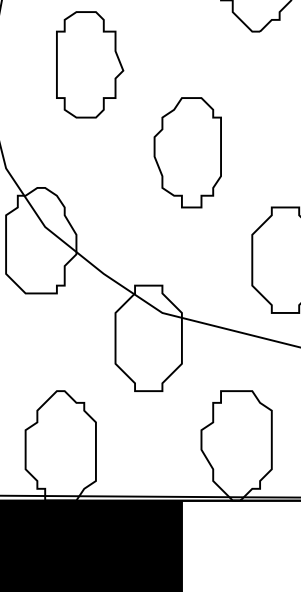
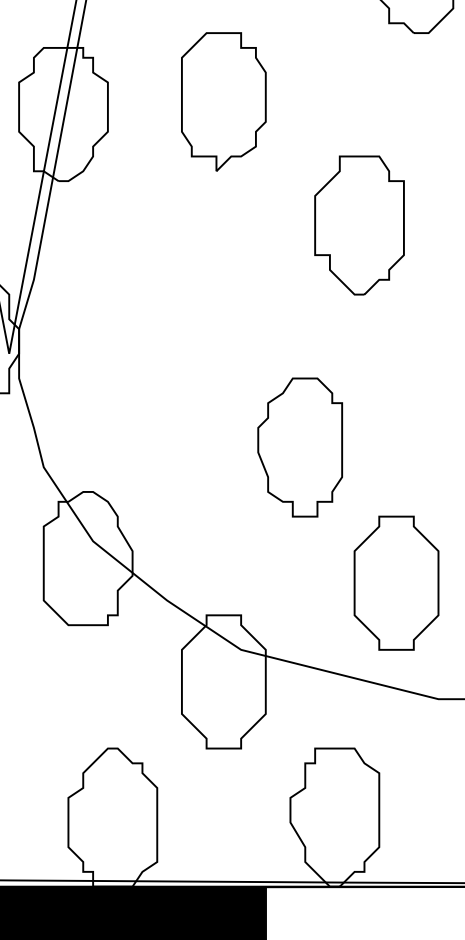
part: (89, 64) -> (149, 336), removed
part: (187, 152) -> (299, 447), moved

